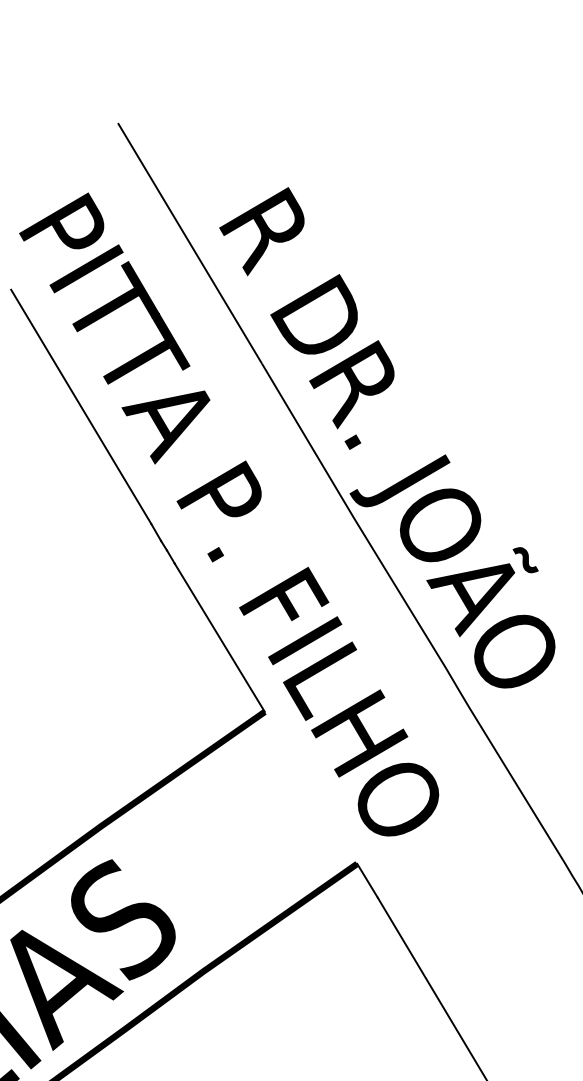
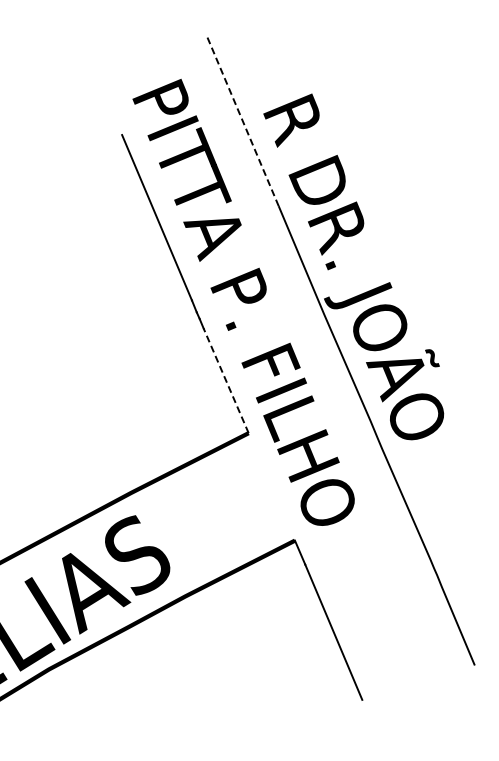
line: (189, 242) -> (242, 120), solid -> dashed
line: (218, 637) -> (225, 380), solid -> dashed

